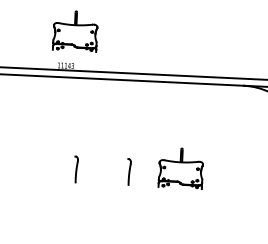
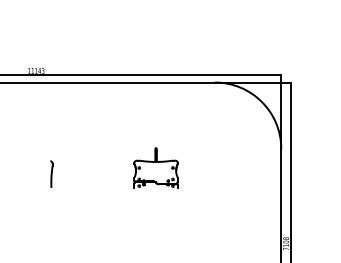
part: (74, 30) -> (43, 35), removed
line: (129, 171) -> (104, 173), removed

